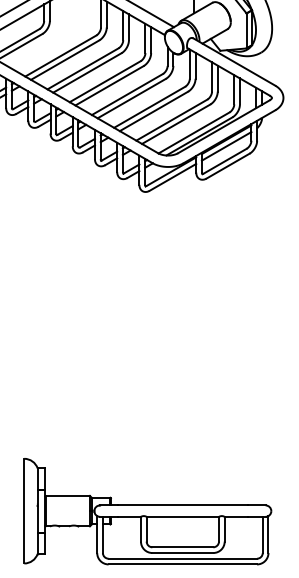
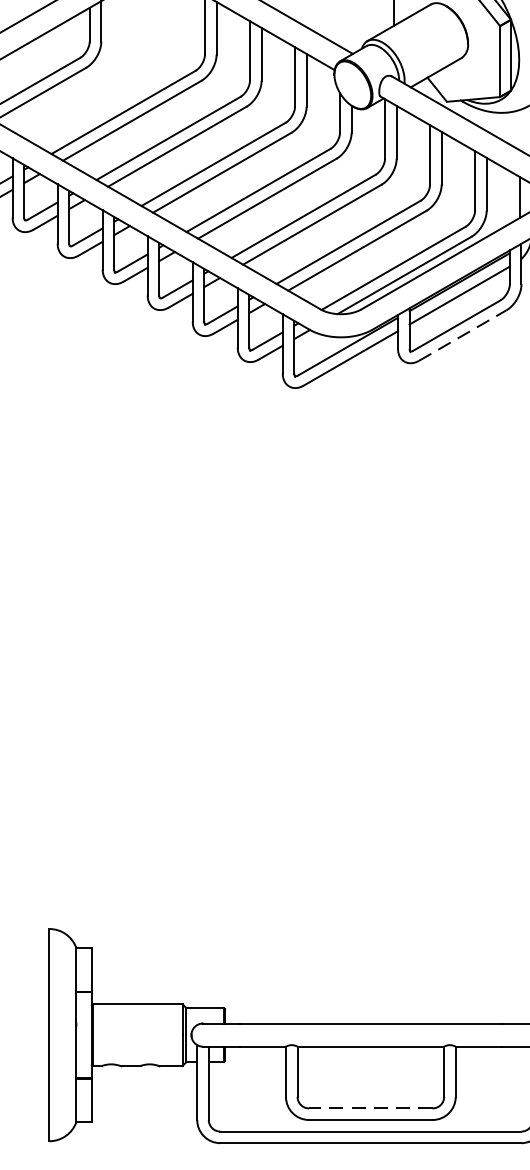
line: (228, 166) -> (463, 336), solid -> dashed
line: (182, 547) -> (370, 1108), solid -> dashed

